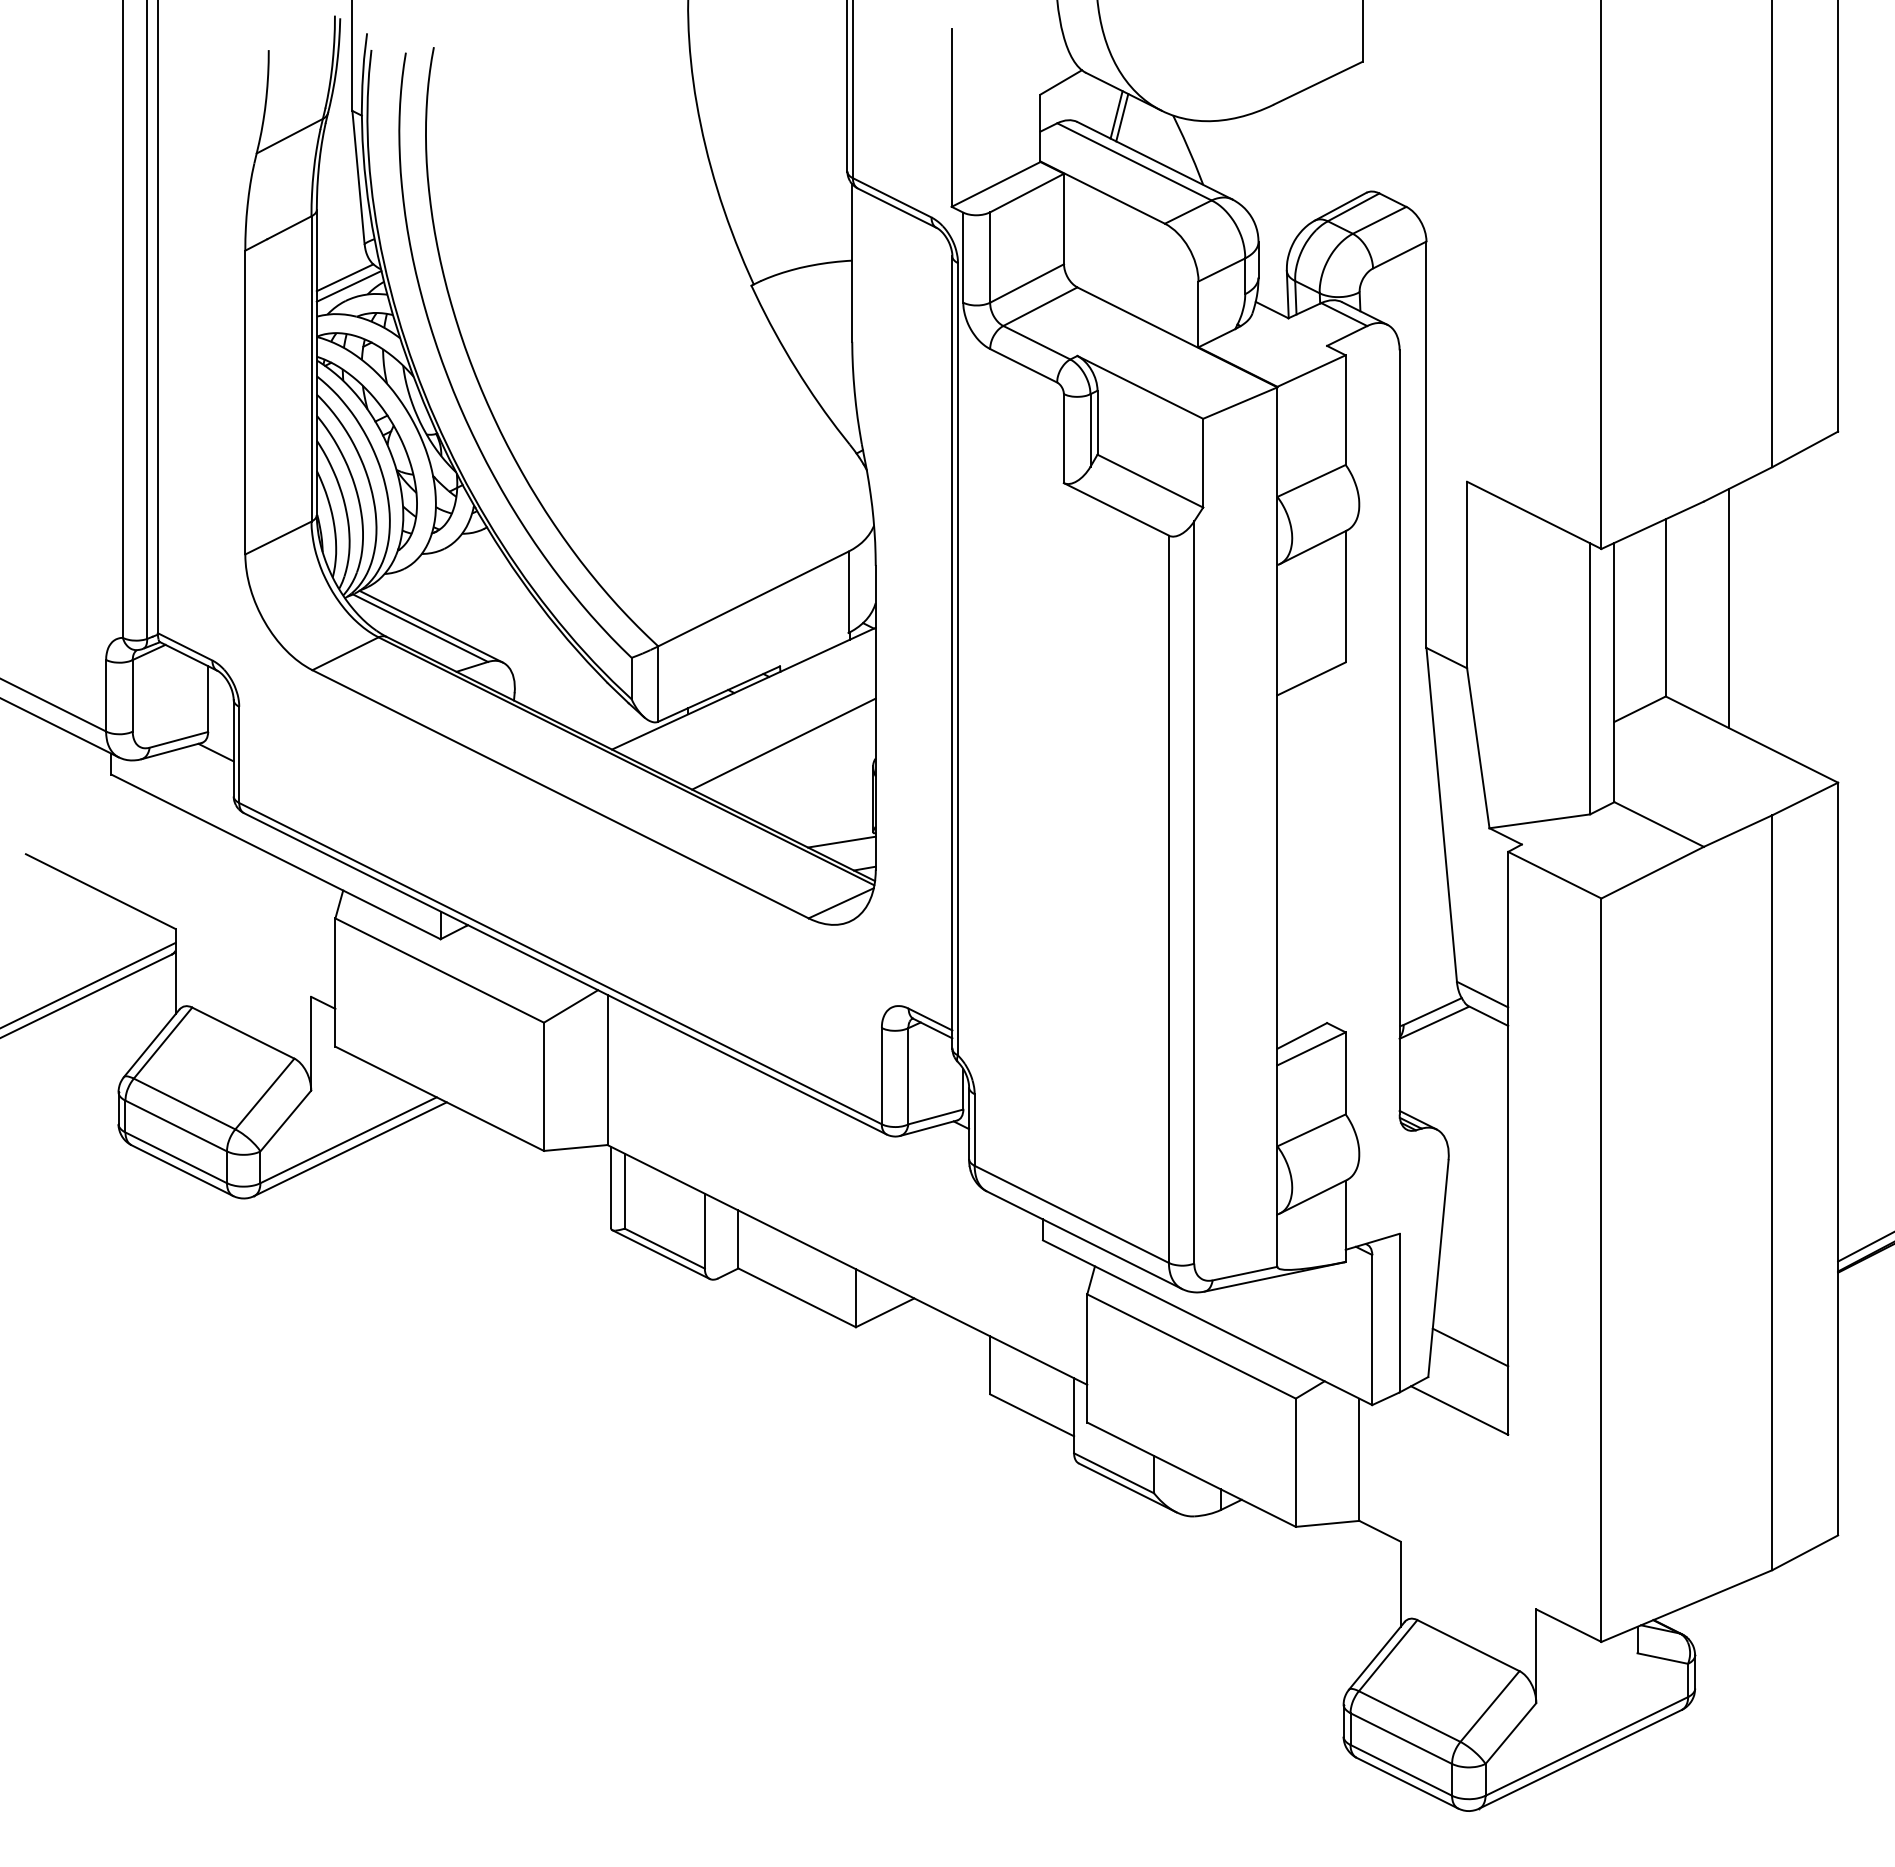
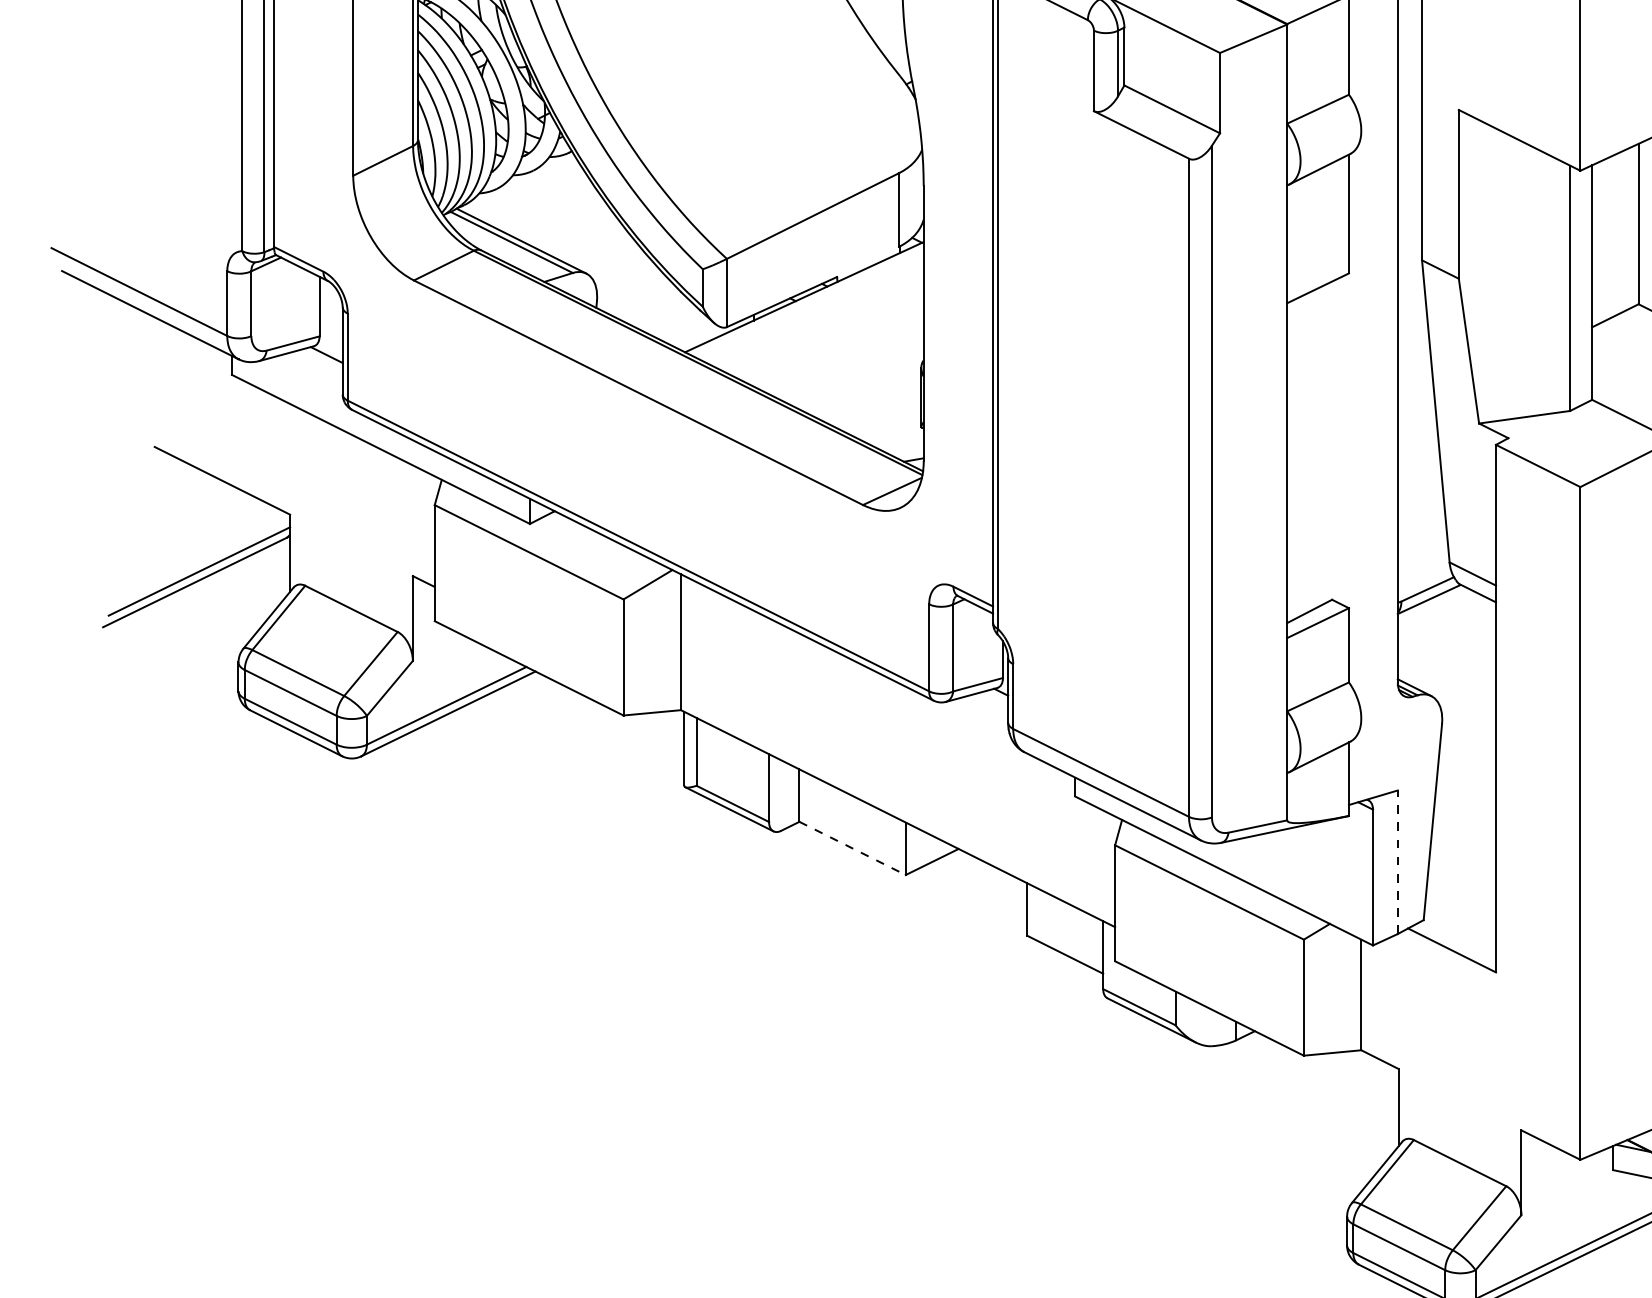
line: (783, 743) -> (840, 346), removed
line: (841, 841) -> (892, 435), removed
line: (797, 1297) -> (852, 848), solid -> dashed
line: (1399, 1312) -> (1397, 861), solid -> dashed
line: (1470, 1347) -> (1461, 893), removed

